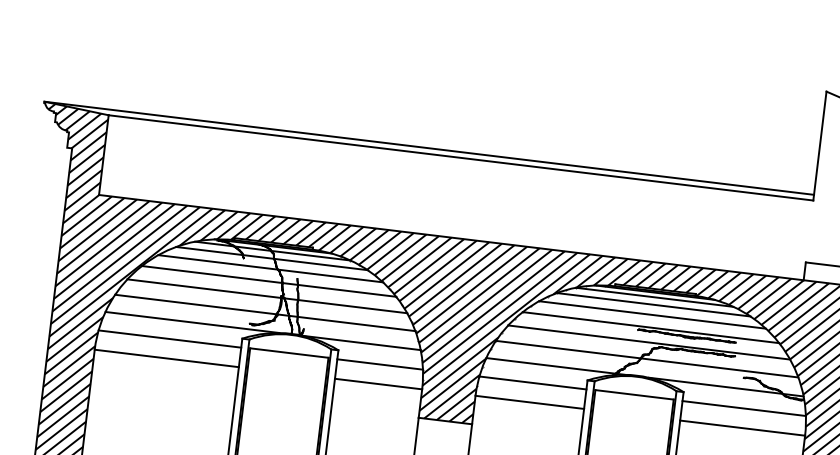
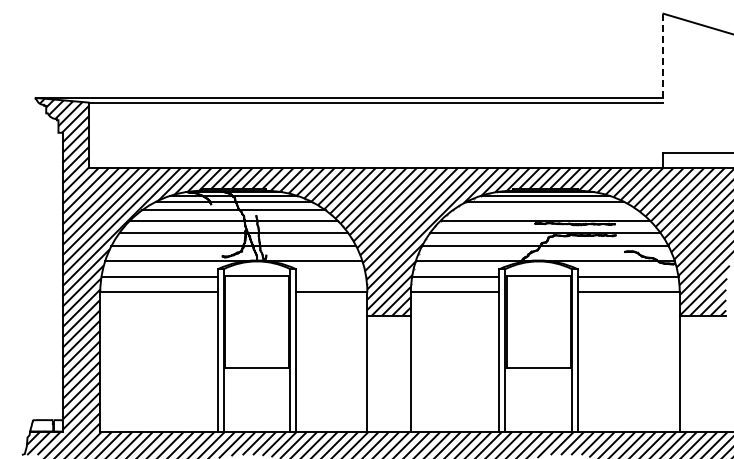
line: (819, 146) -> (663, 58), solid -> dashed
line: (651, 315) -> (544, 210), removed
line: (380, 364) -> (331, 276), removed

